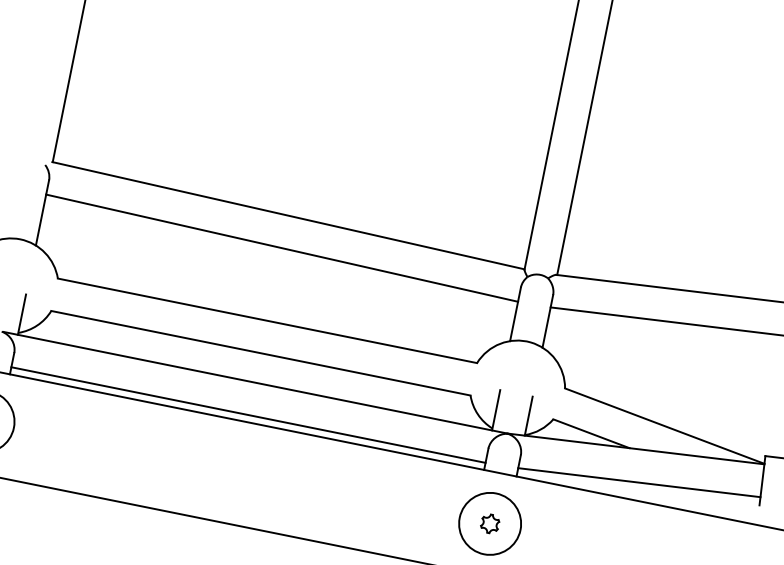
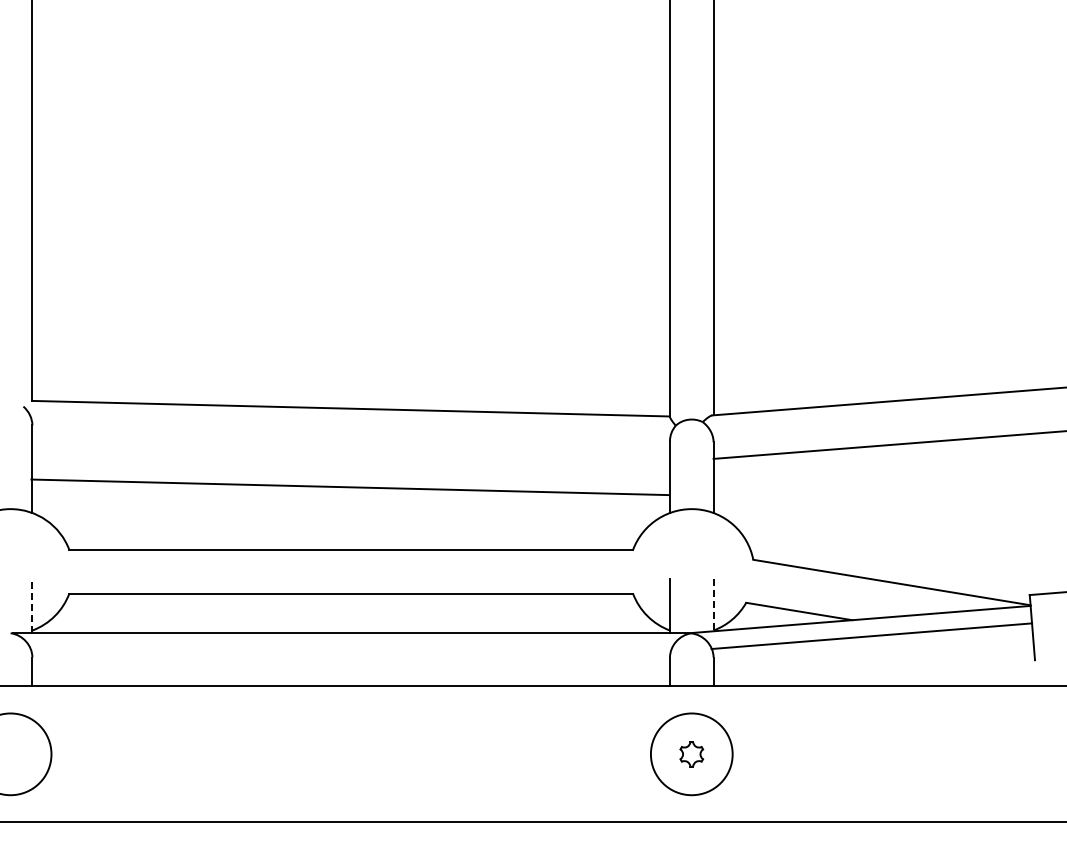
line: (281, 248) -> (349, 487), moved
line: (22, 314) -> (32, 605), solid -> dashed
line: (247, 414) -> (350, 676), removed
line: (528, 416) -> (713, 605), solid -> dashed
line: (639, 482) -> (871, 636), moved

